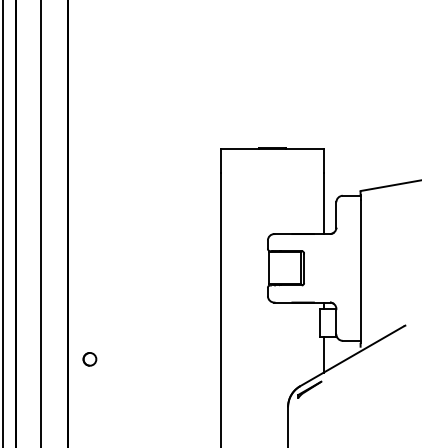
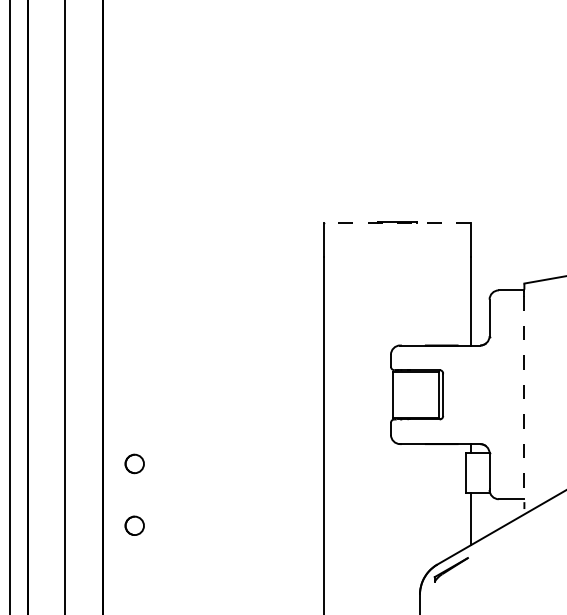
line: (271, 149) -> (396, 223), solid -> dashed
line: (360, 271) -> (524, 399), solid -> dashed
part: (89, 316) -> (134, 464), added

